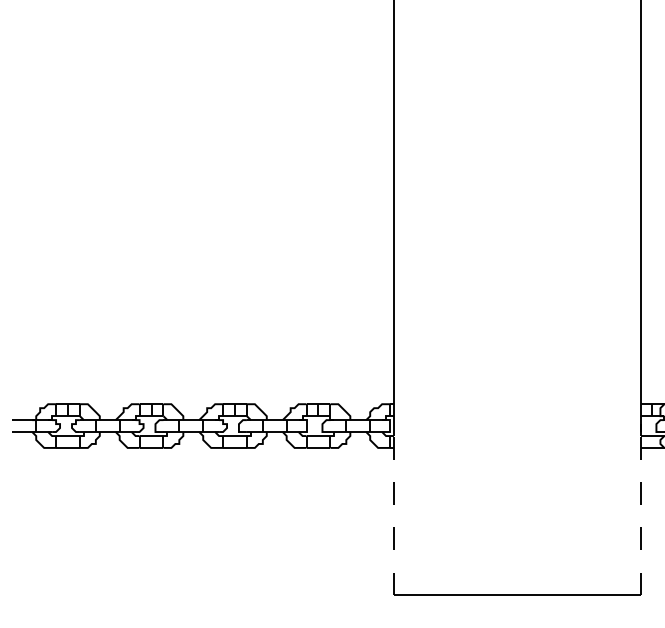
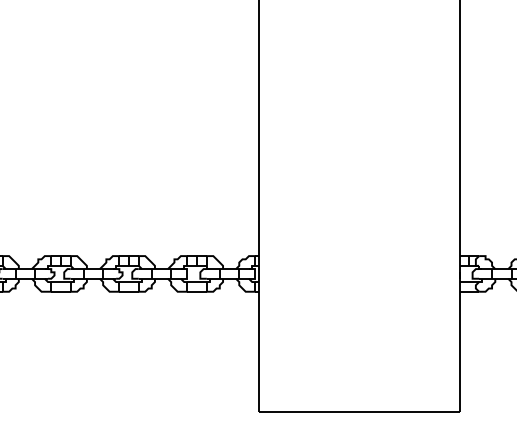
line: (394, 515) -> (259, 346), dashed -> solid
line: (640, 515) -> (459, 346), dashed -> solid

